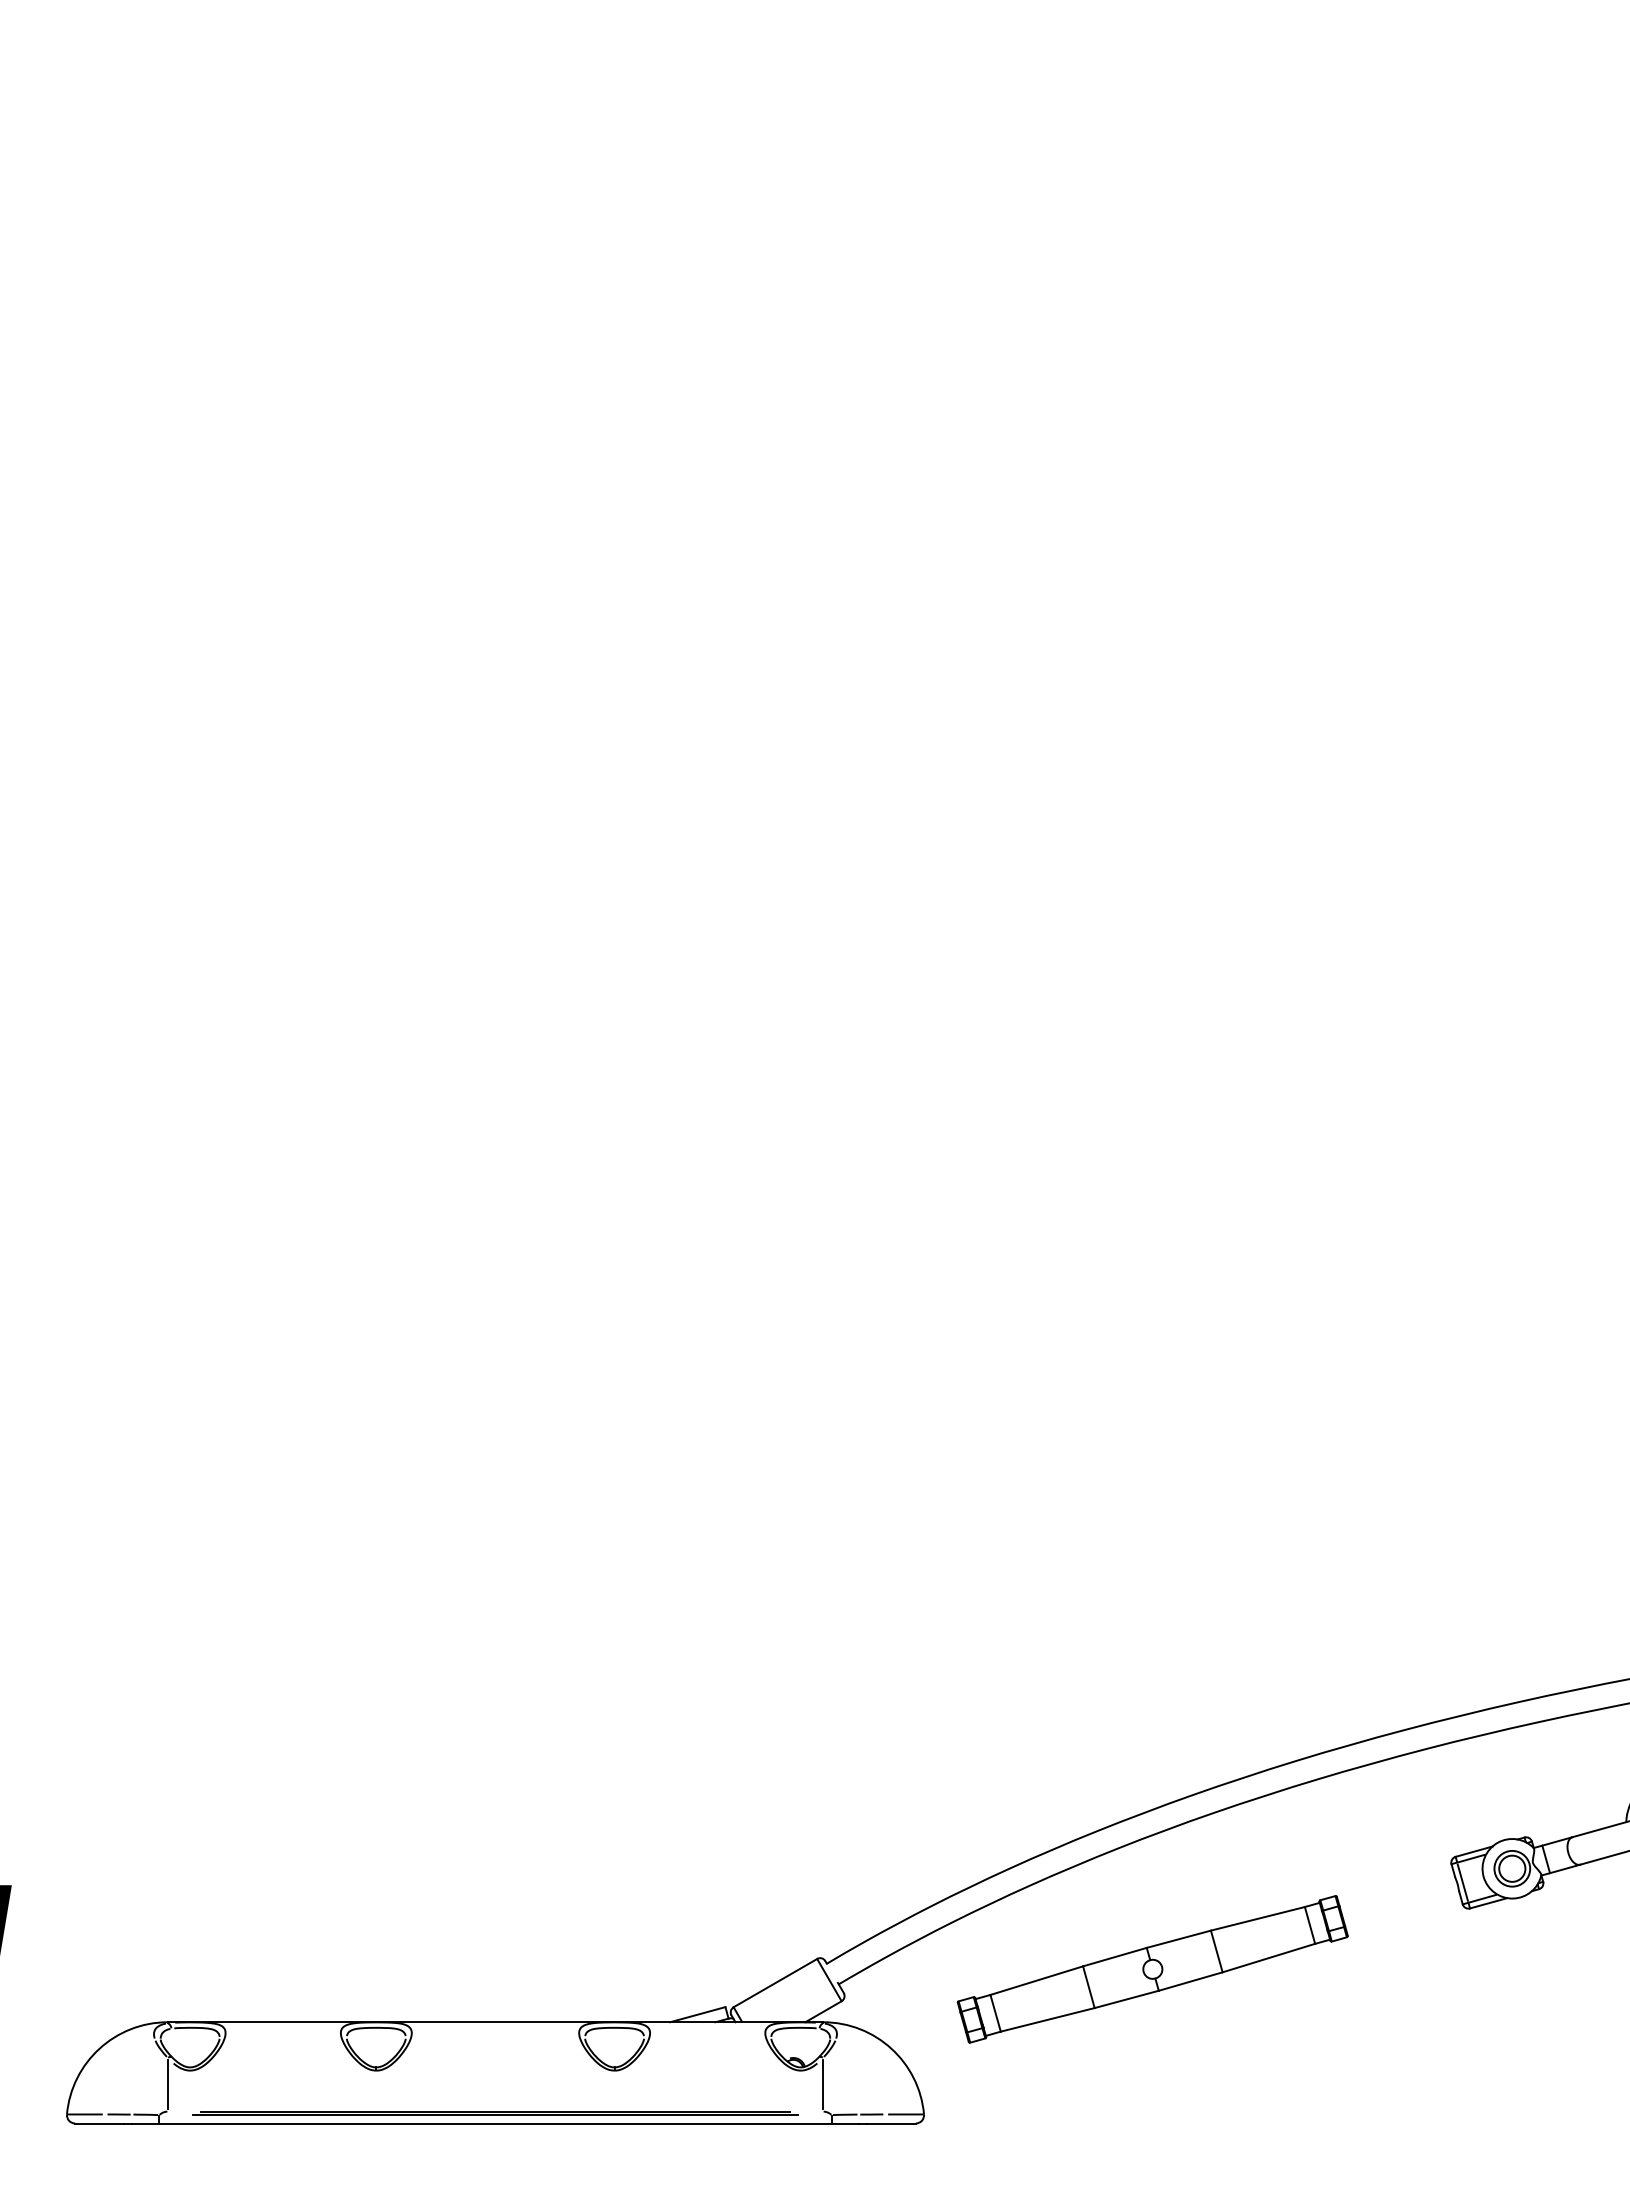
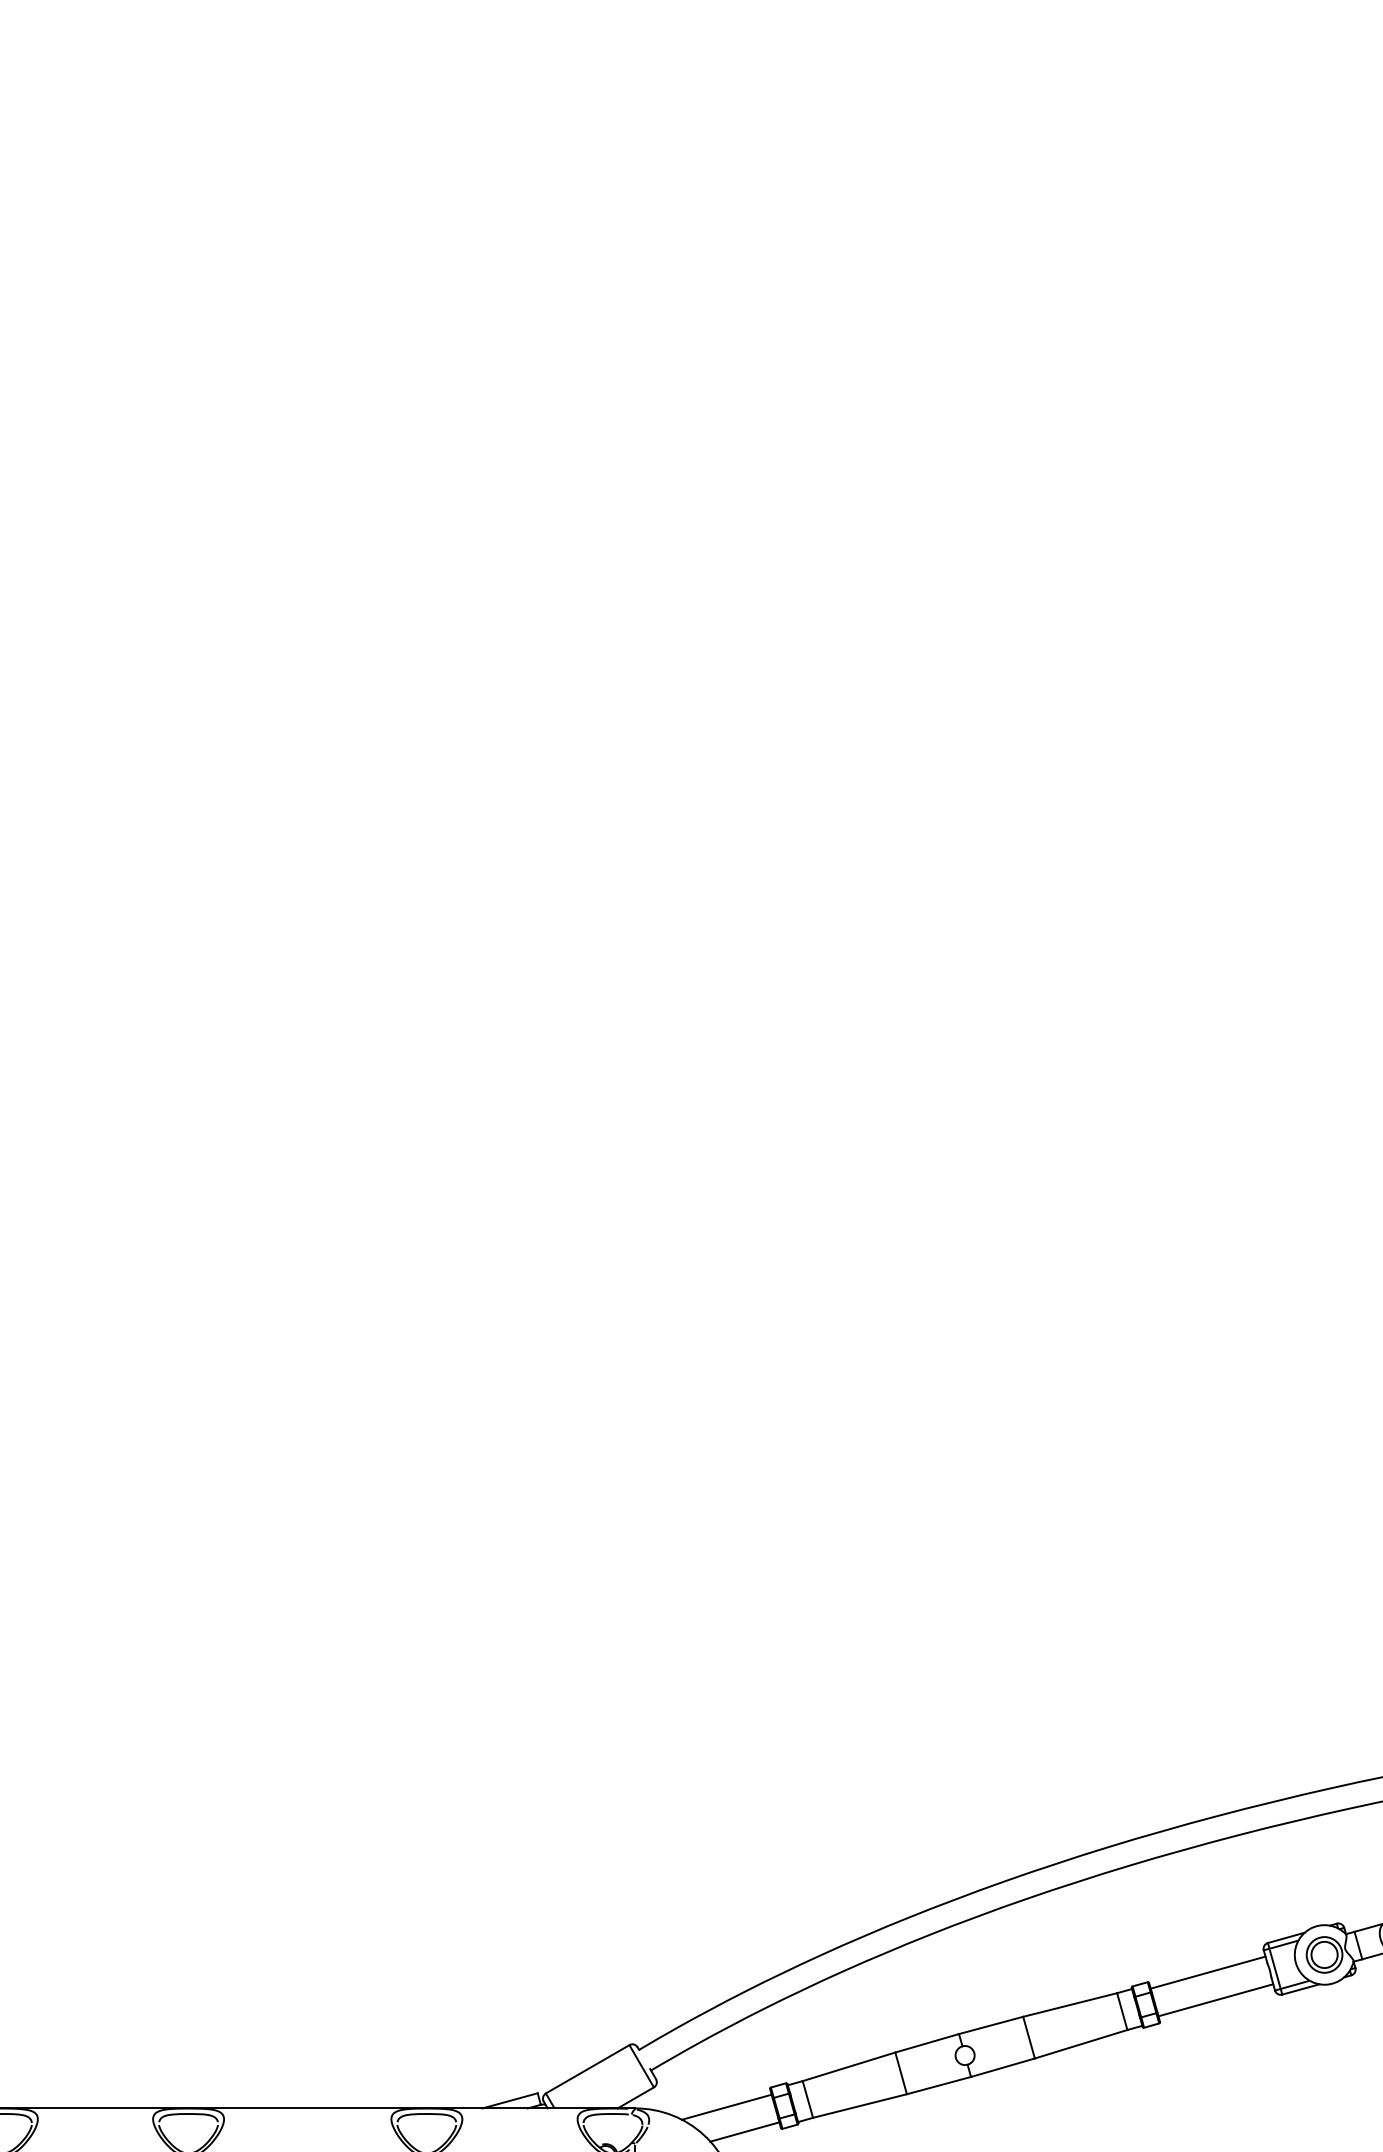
line: (1395, 1886) -> (1207, 1972), added
line: (1403, 1914) -> (1215, 2000), added
line: (914, 2020) -> (726, 2106), added
line: (932, 2045) -> (744, 2131), added

